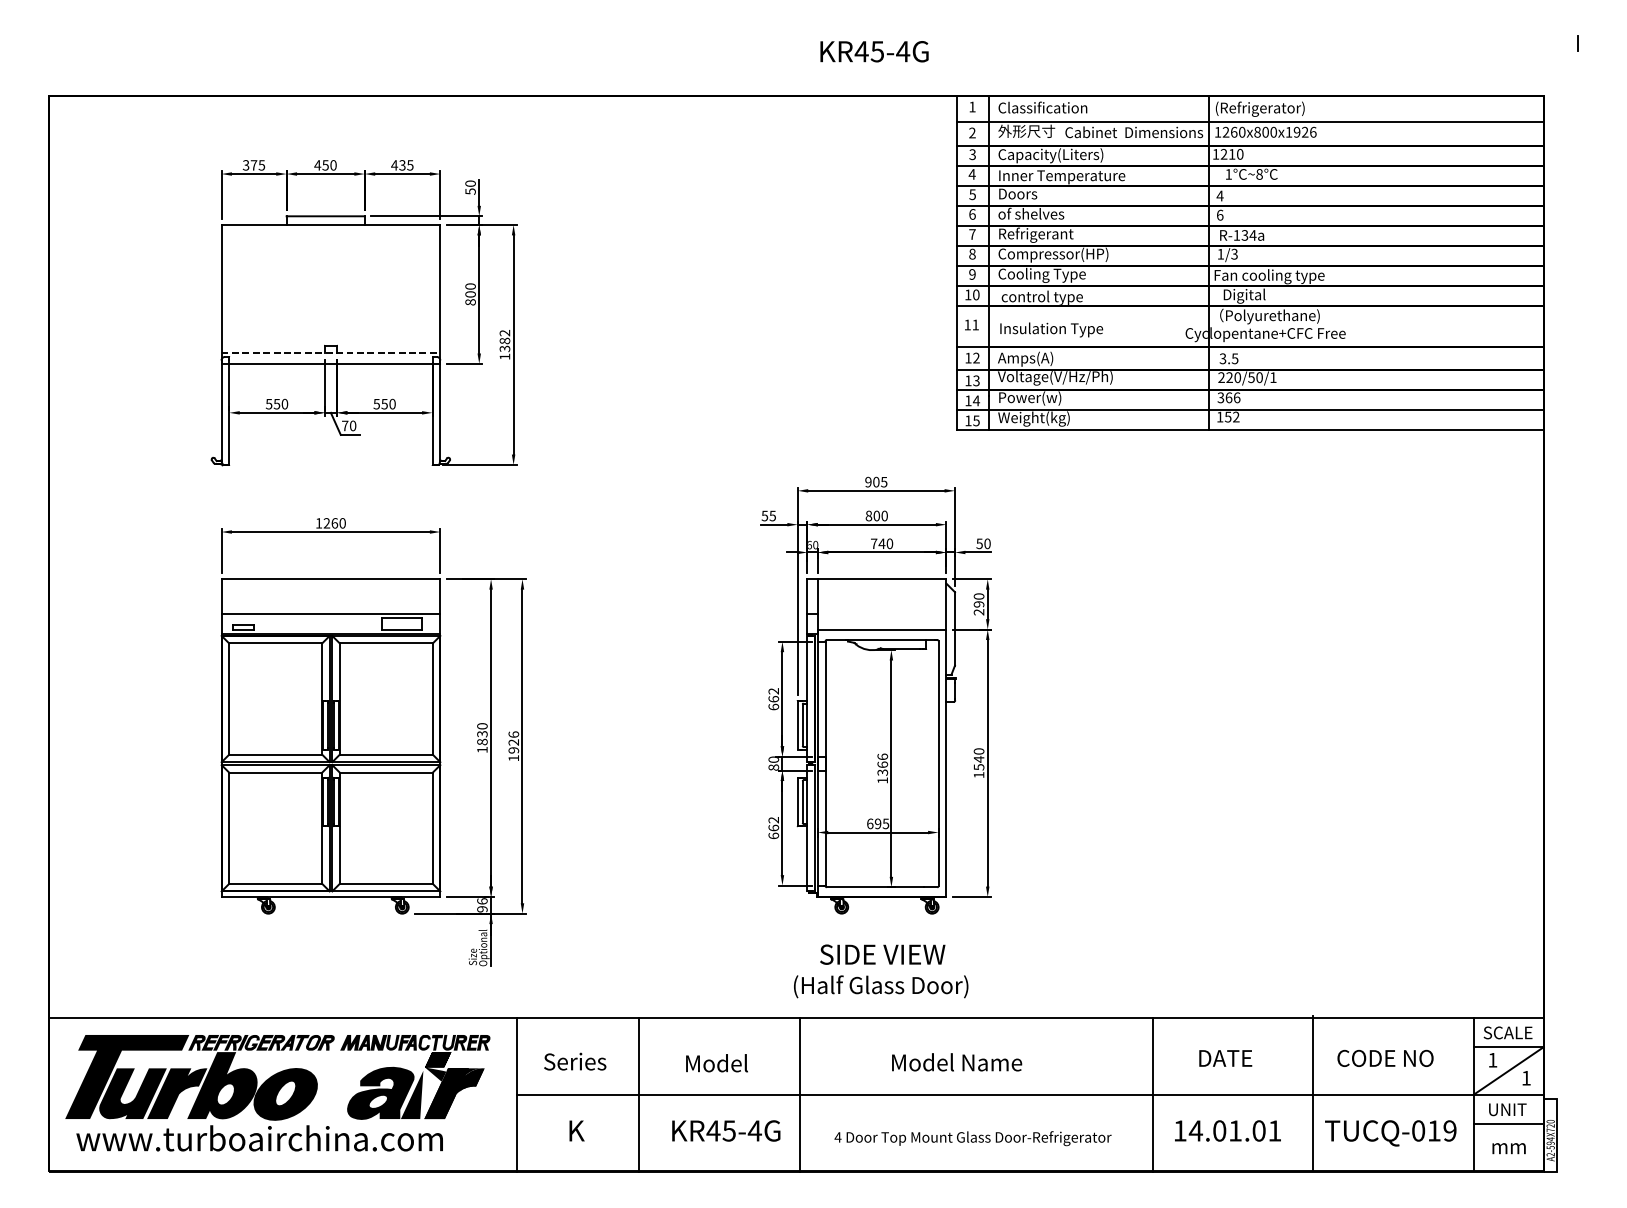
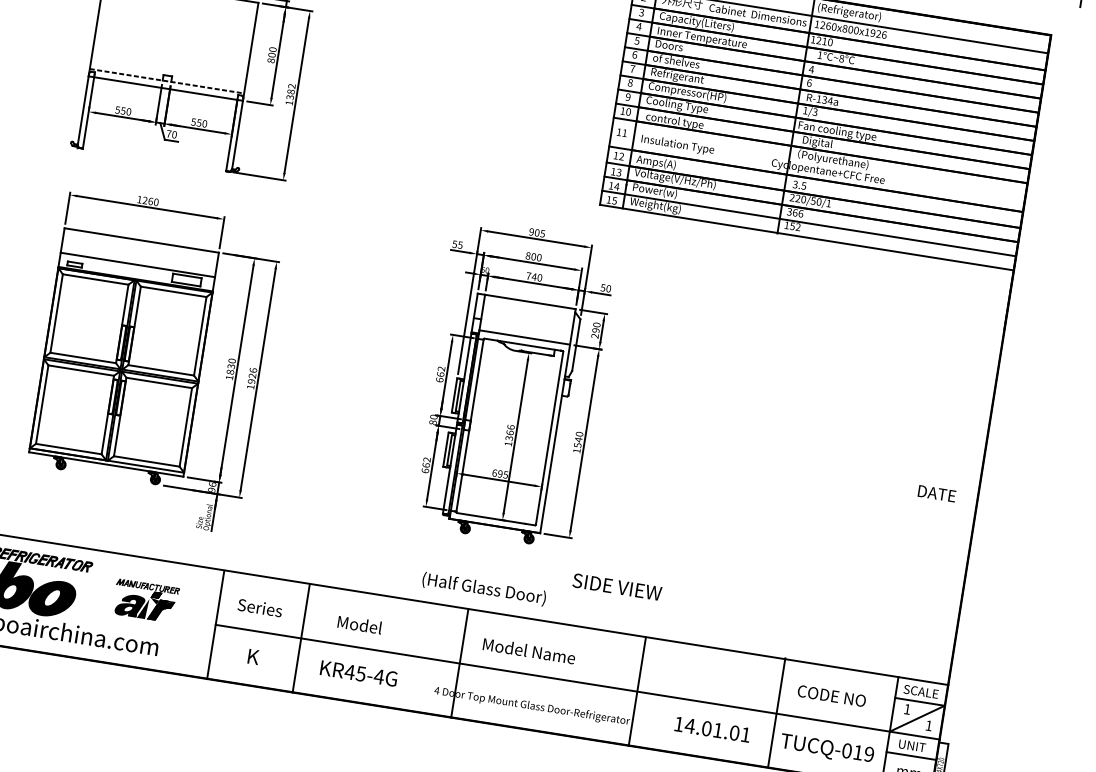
text: (882, 954) -> (617, 586), moved
text: (1225, 1058) -> (936, 493), moved
part: (415, 1077) -> (145, 601), size x0.6
line: (799, 1094) -> (459, 663), moved
line: (1153, 1094) -> (637, 691), moved

